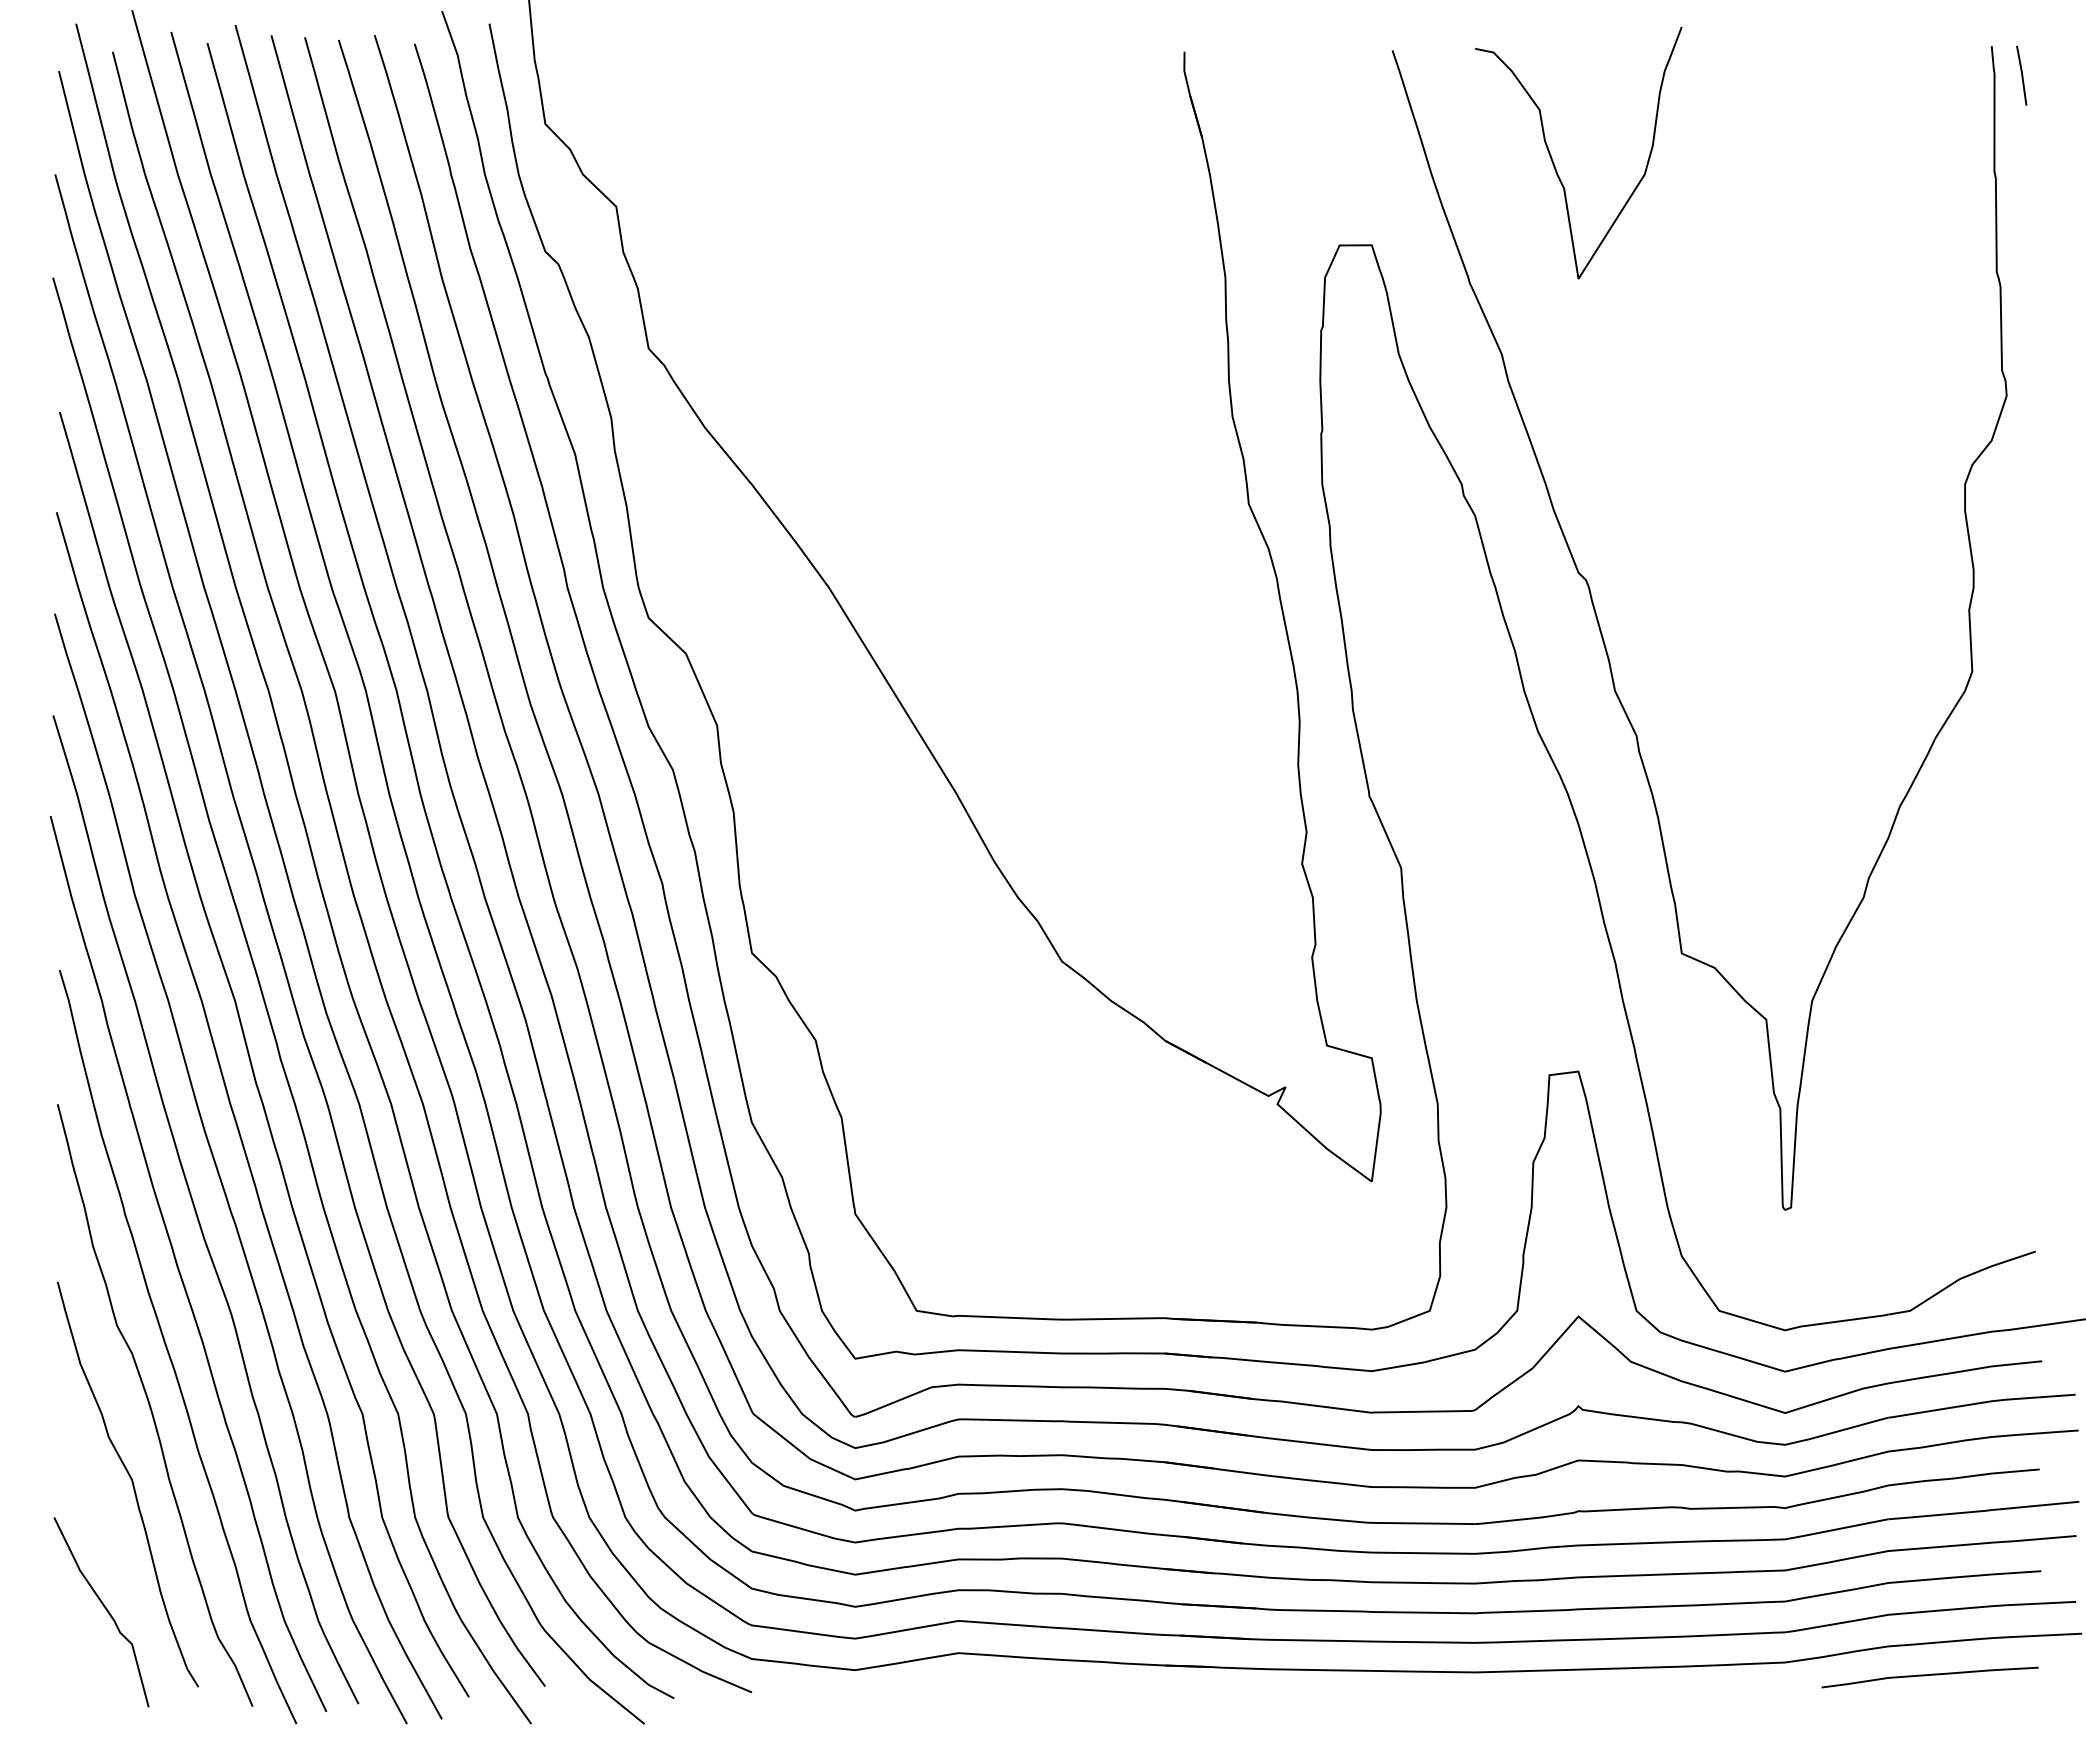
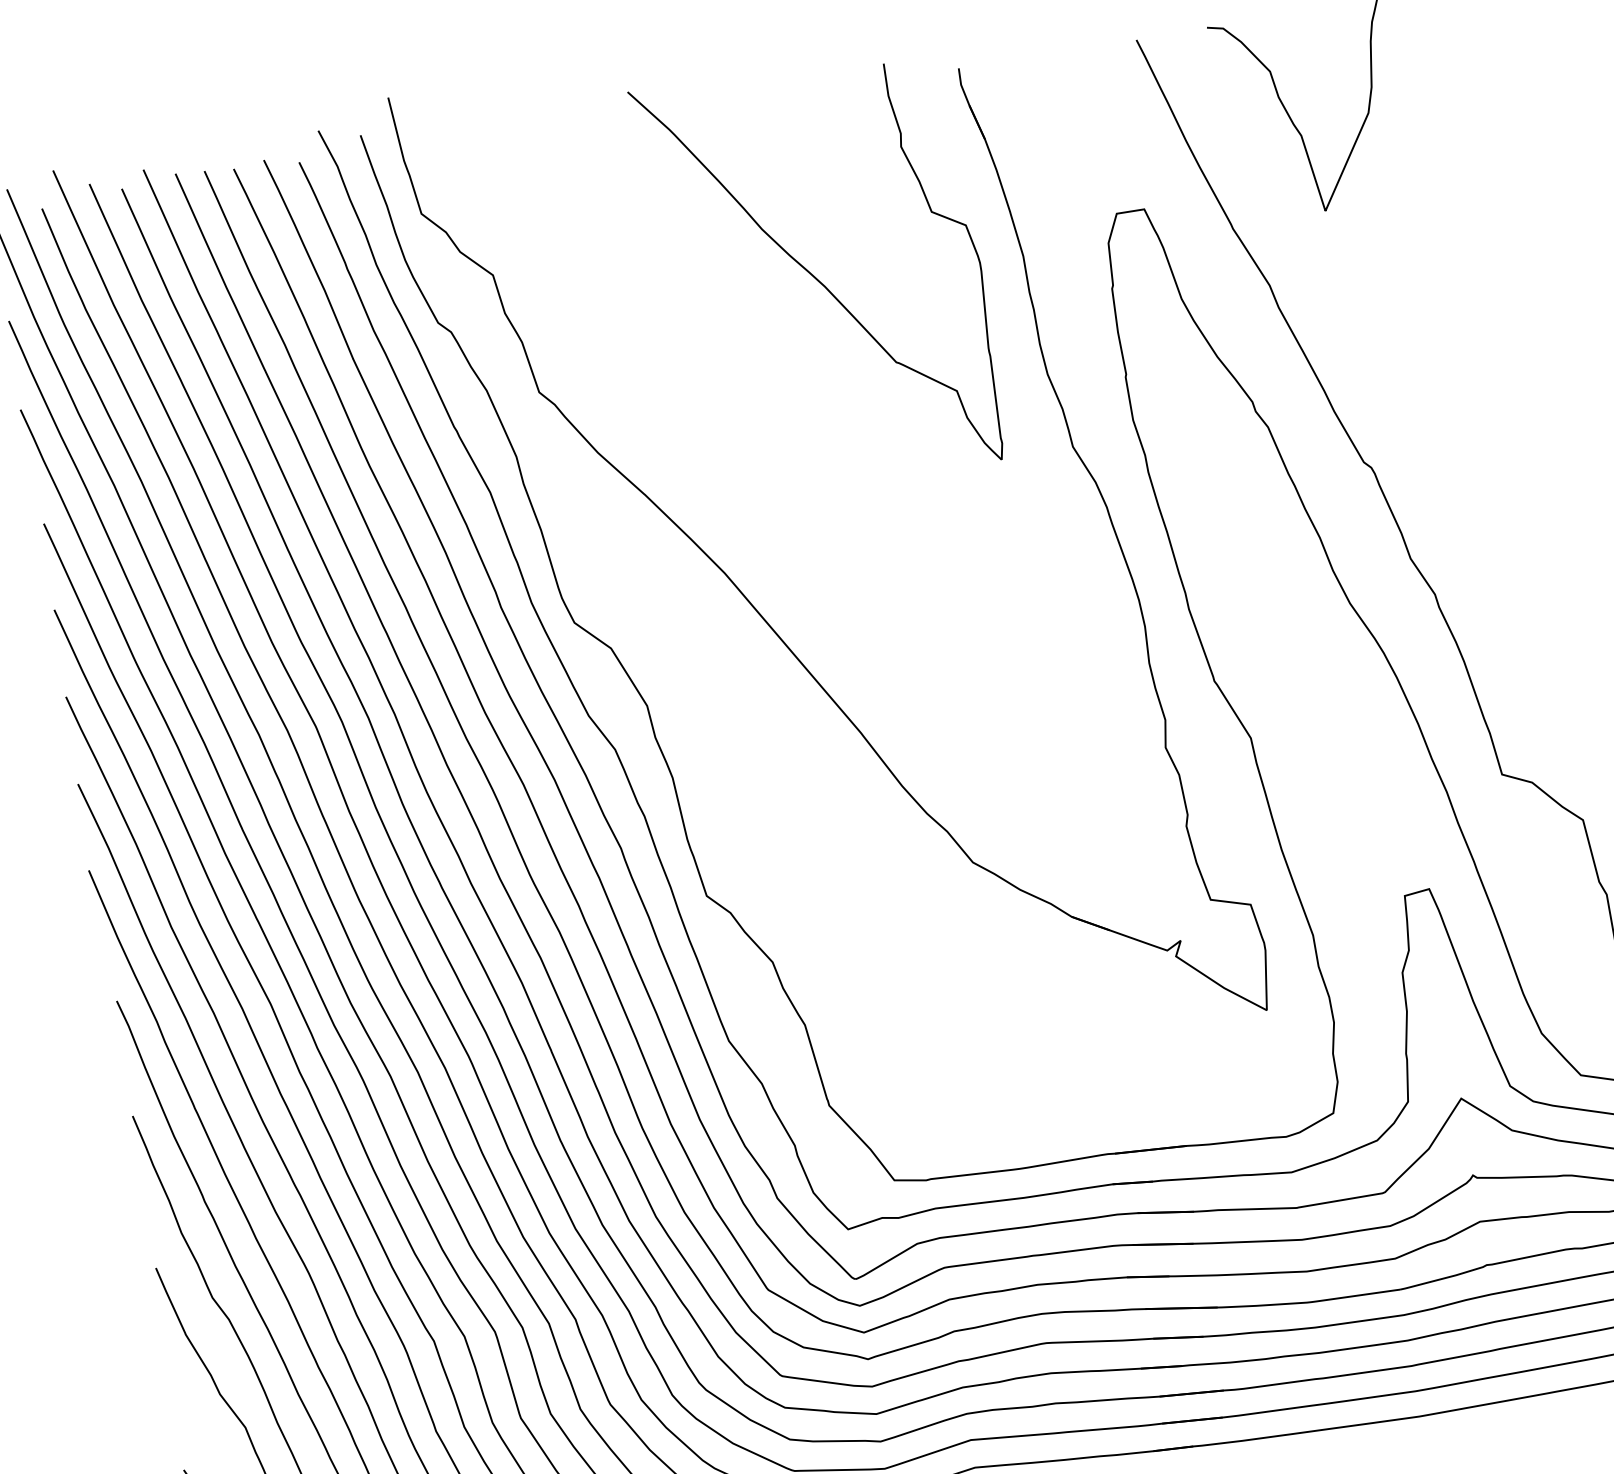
part: (988, 263) -> (818, 275), added

